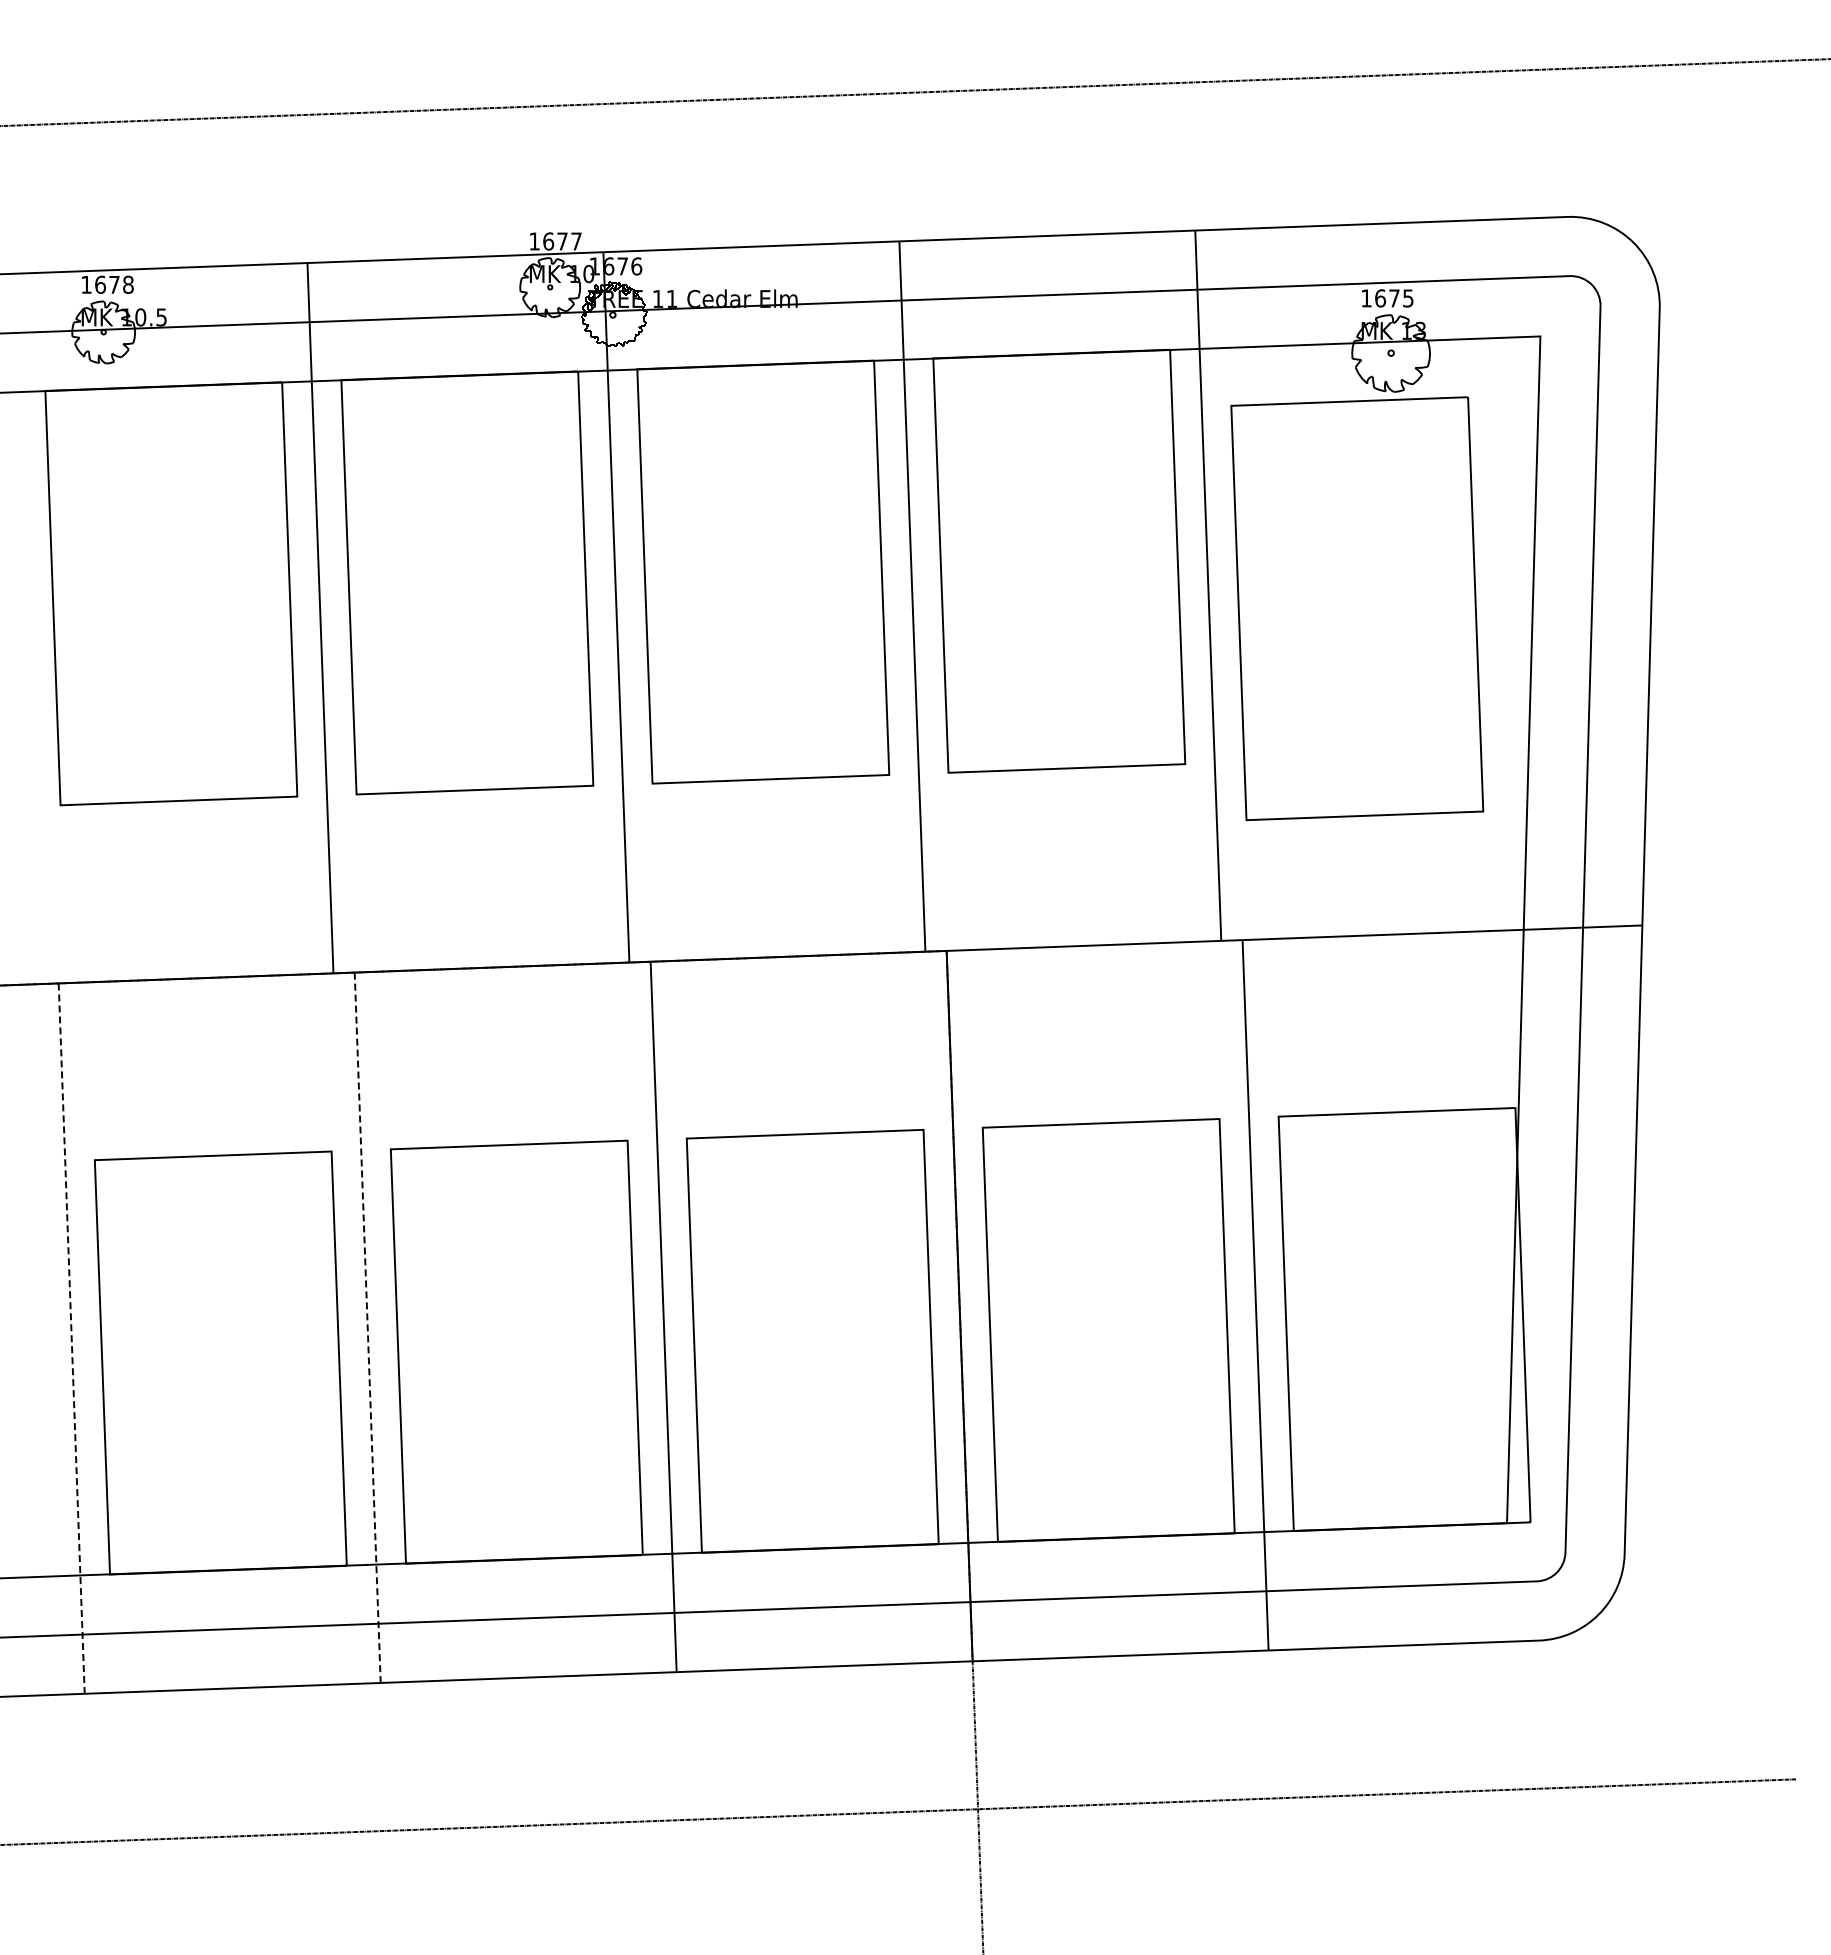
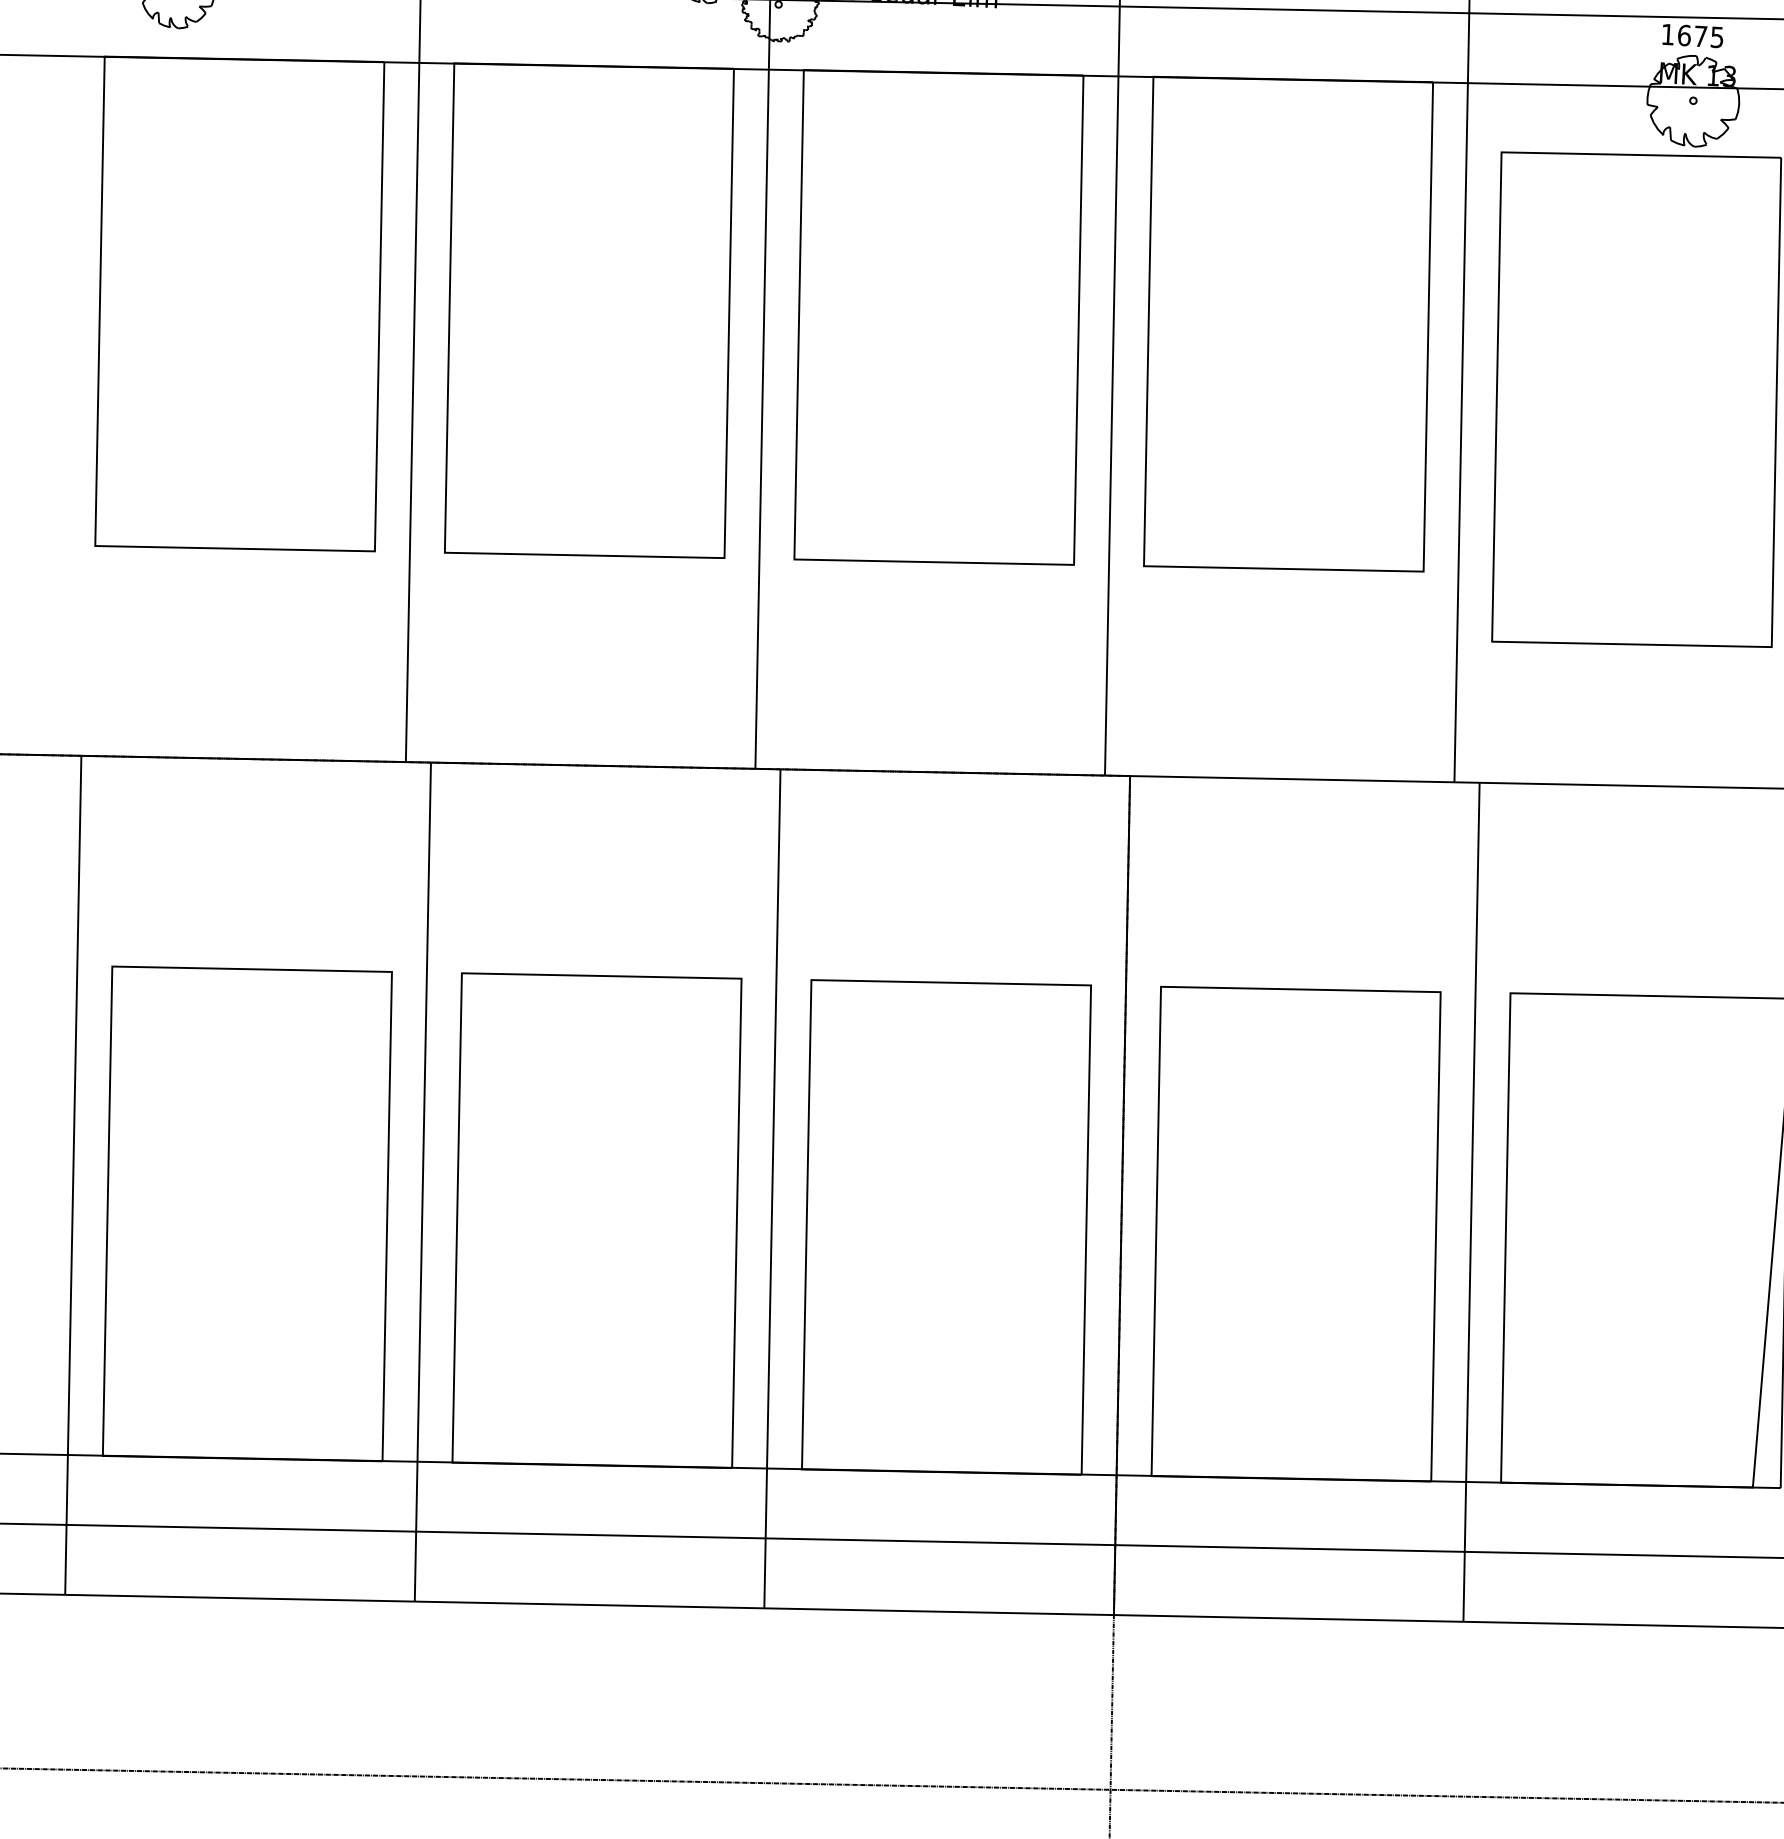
line: (367, 1327) -> (422, 1181), dashed -> solid
line: (71, 1338) -> (73, 1175), dashed -> solid

